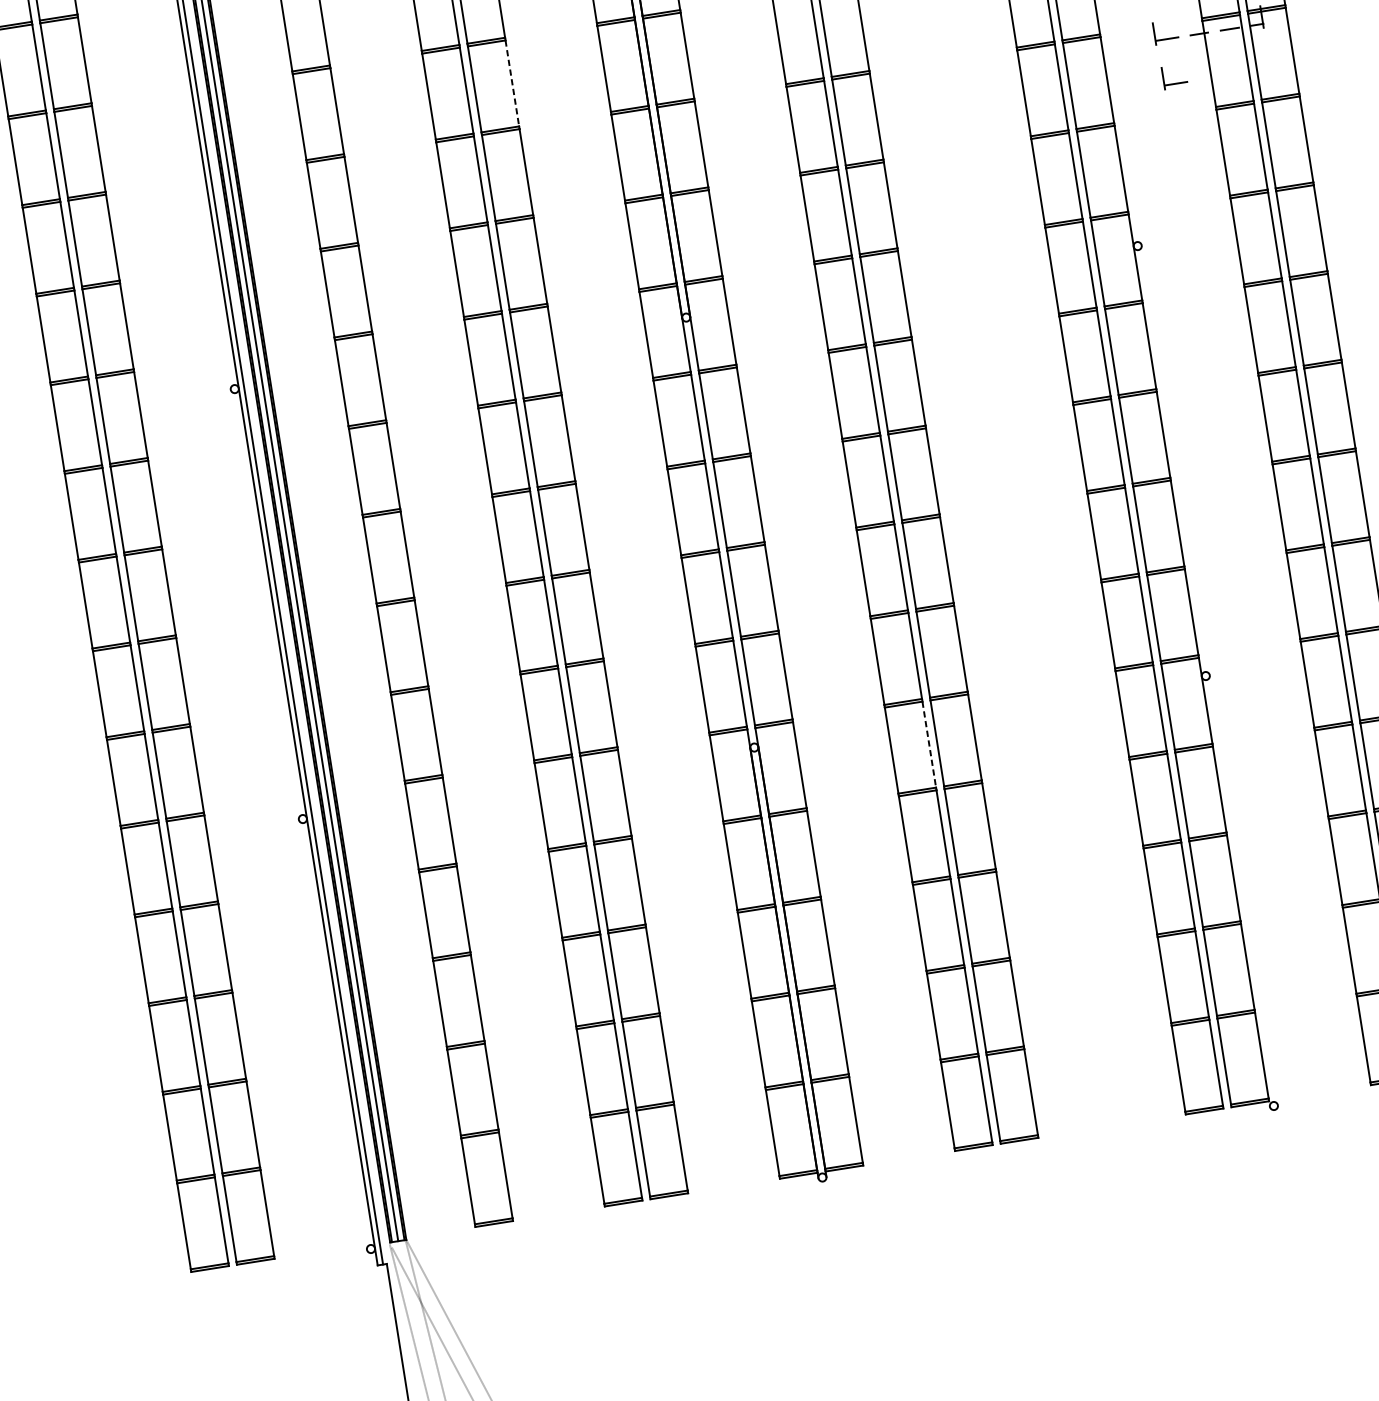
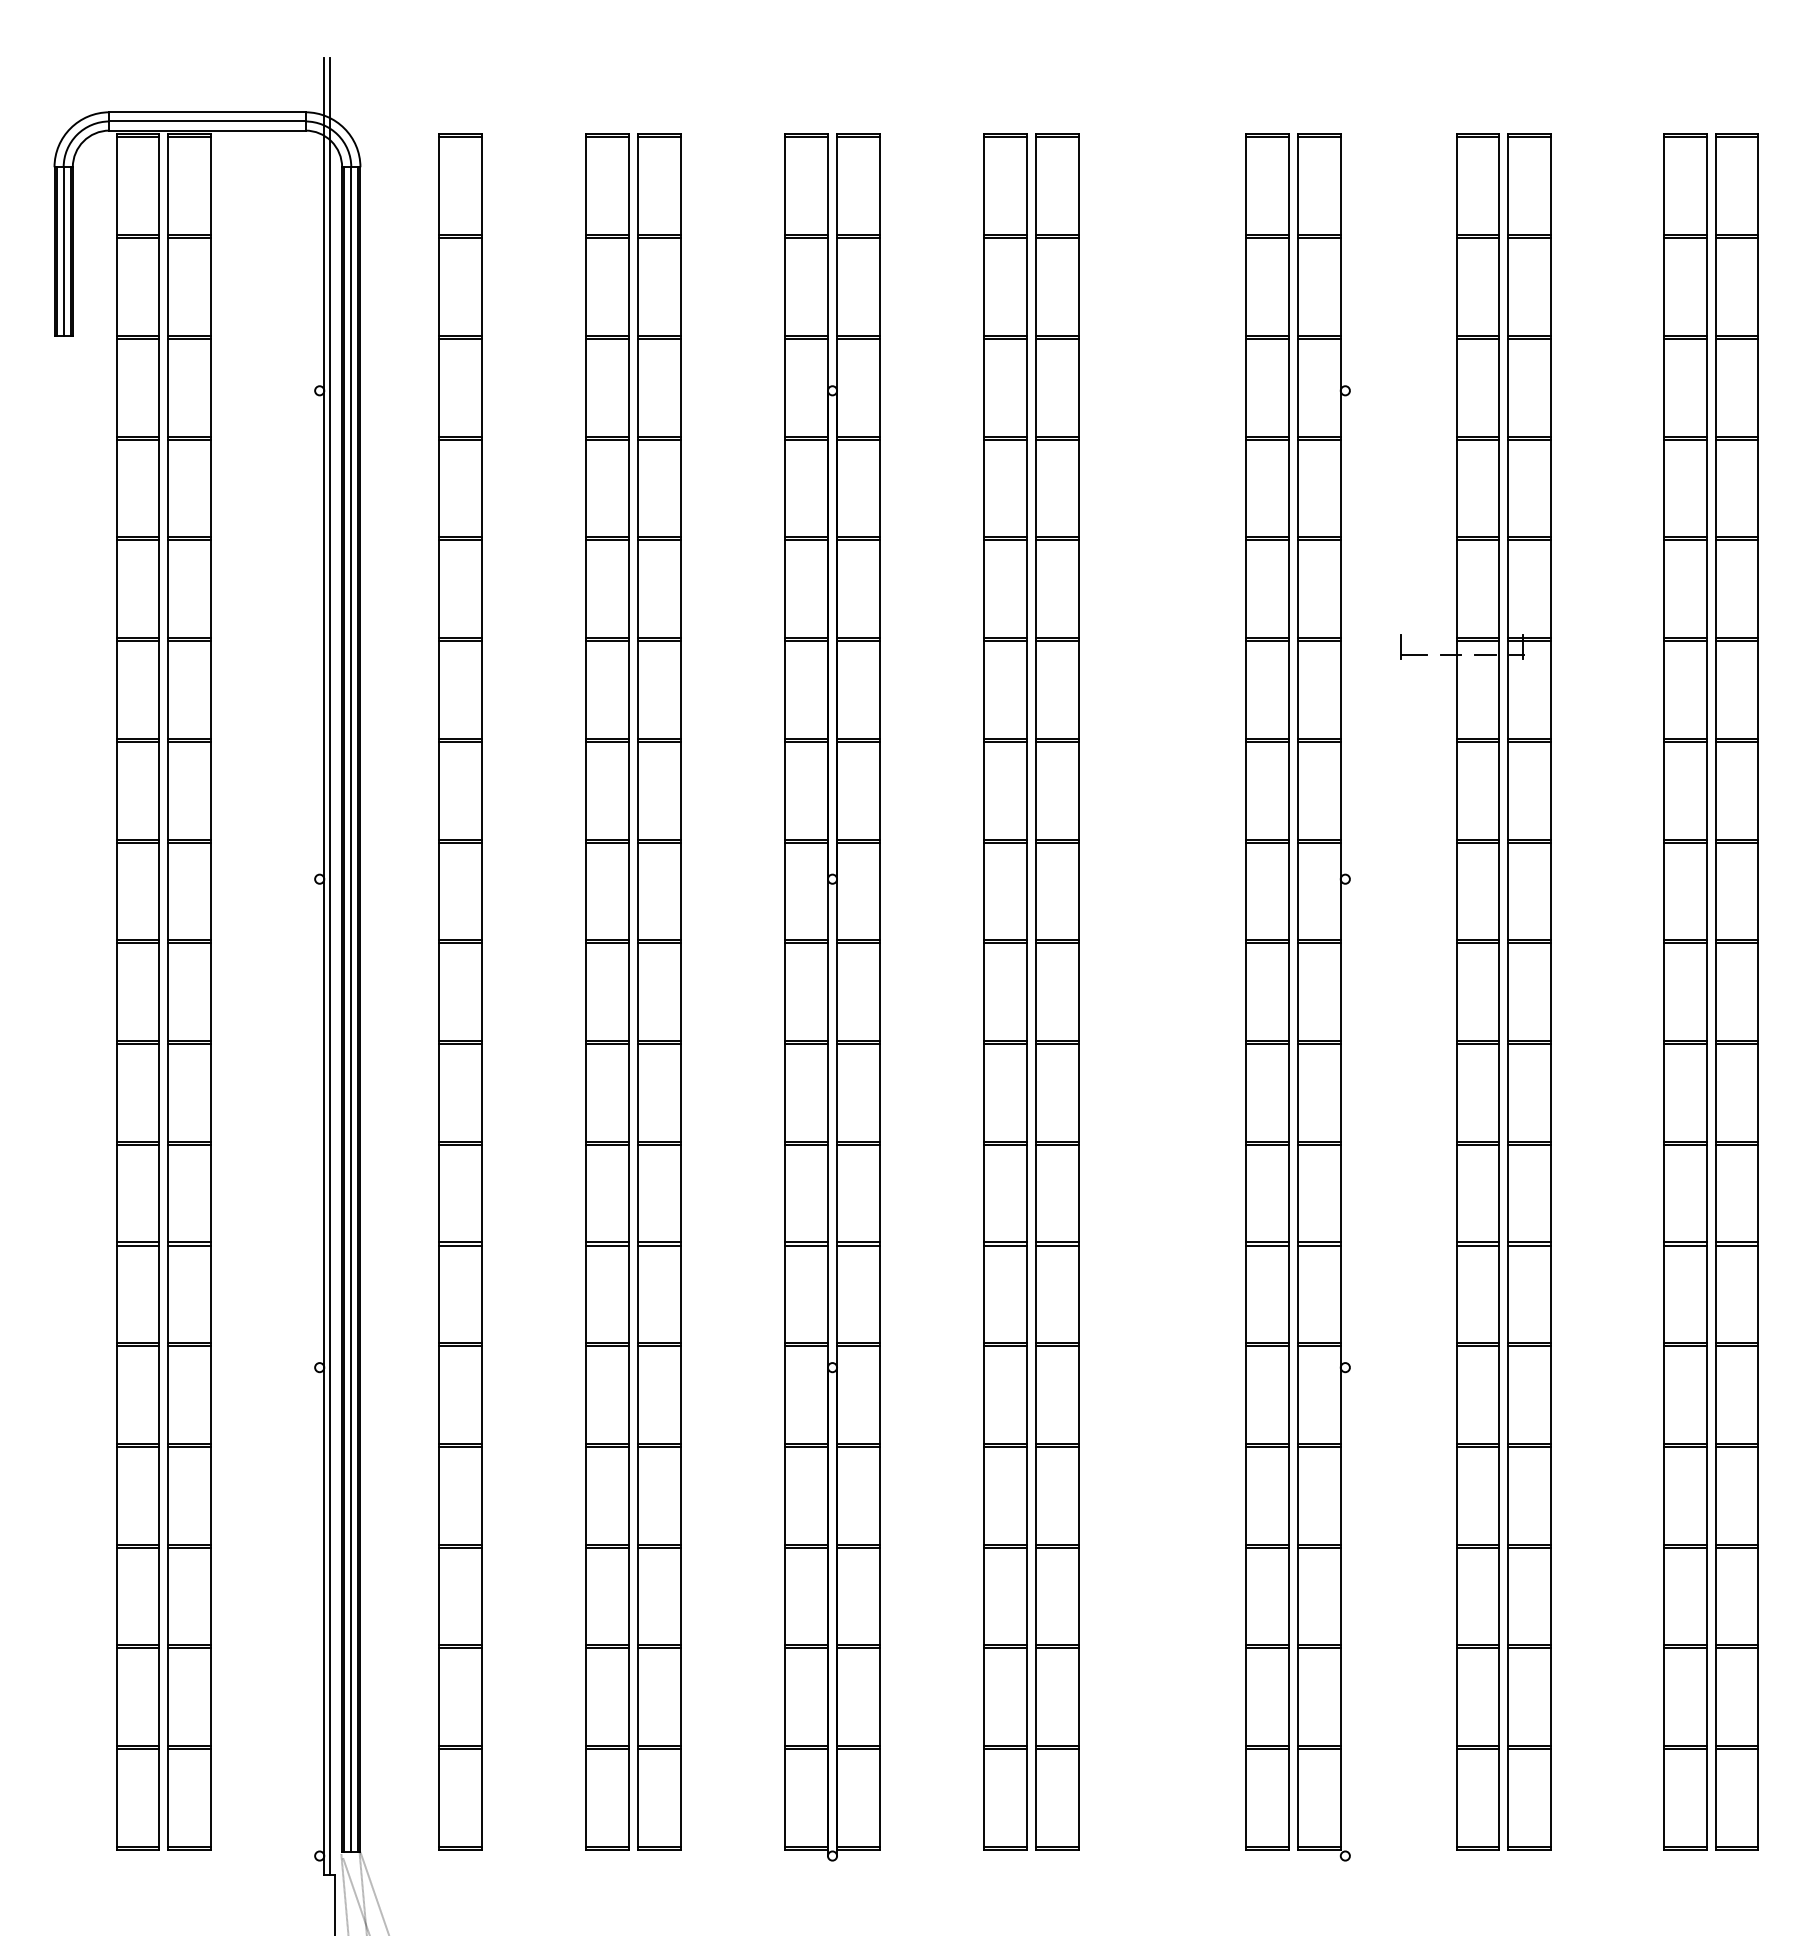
line: (512, 83) -> (680, 589), dashed -> solid
part: (1175, 83) -> (1415, 705), removed
line: (928, 745) -> (1026, 1395), dashed -> solid

